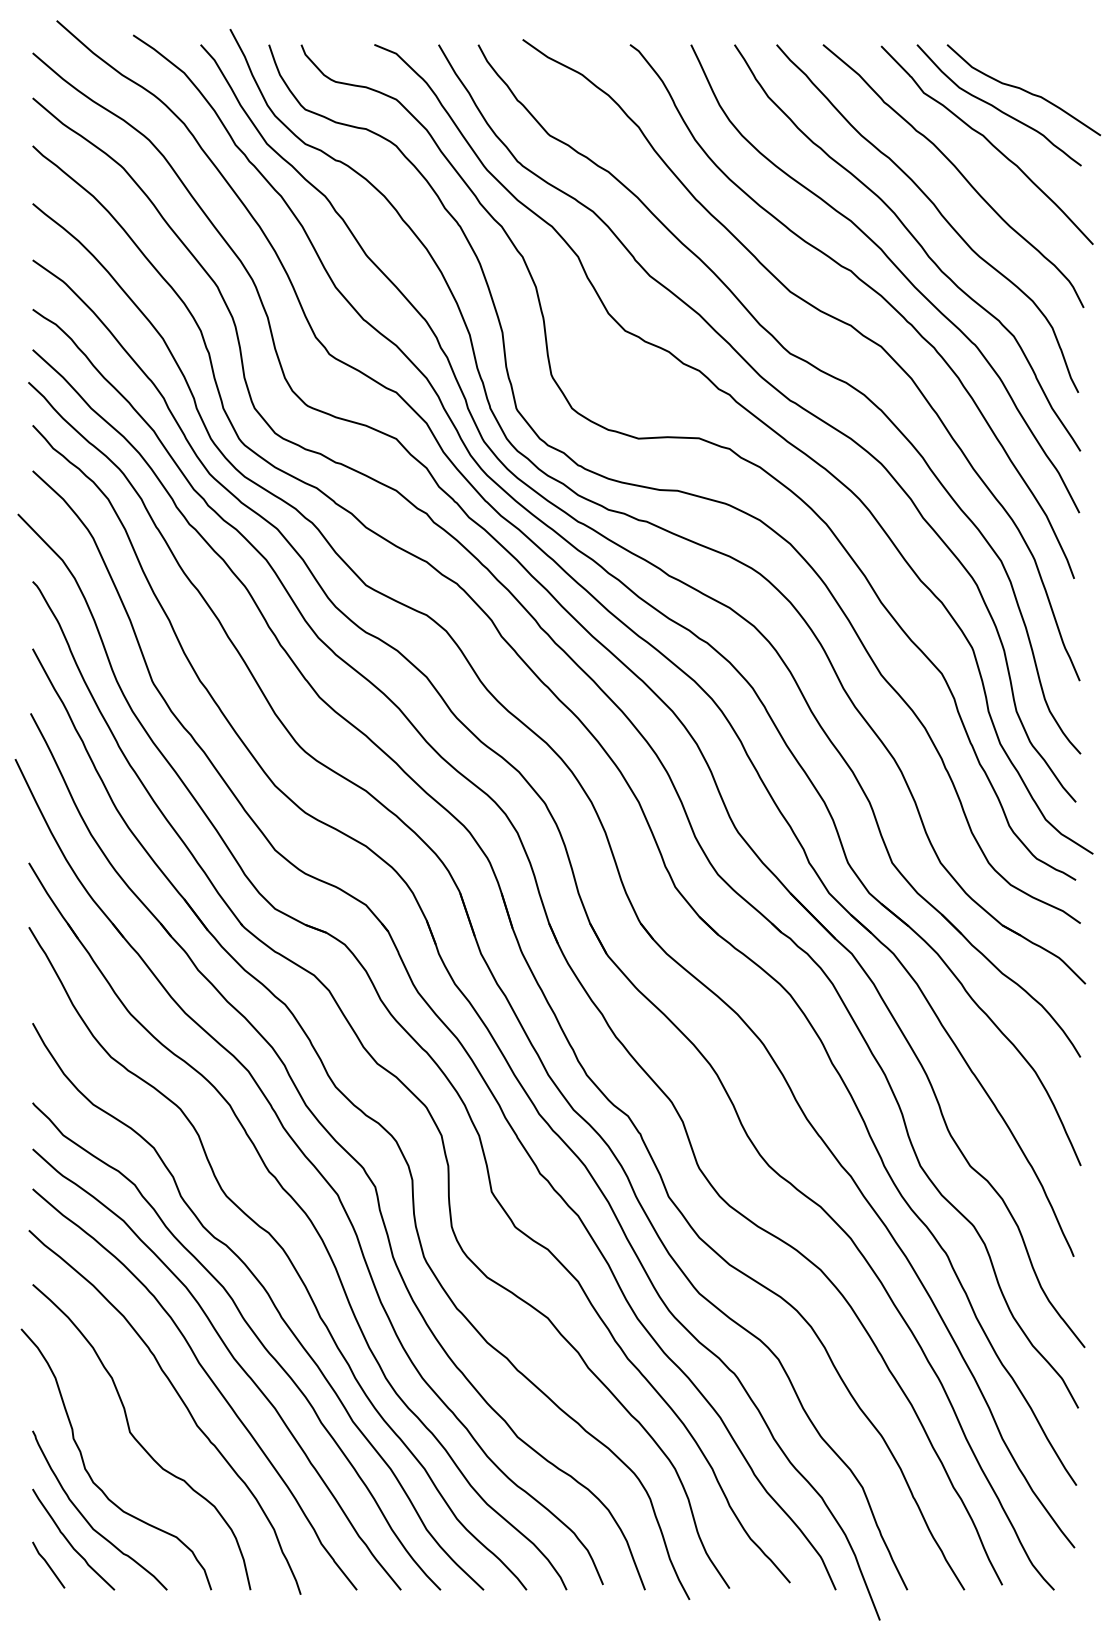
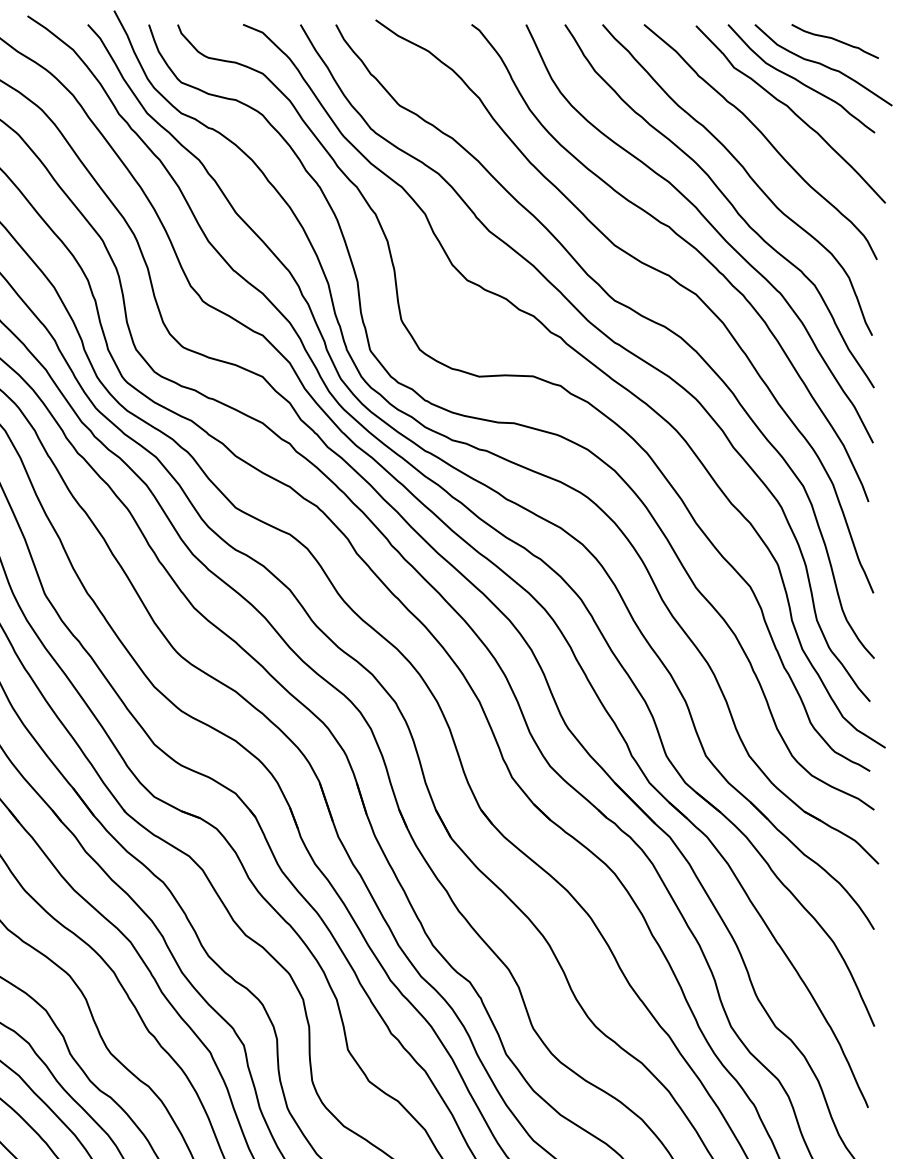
curve: (1036, 62) -> (834, 40), added

